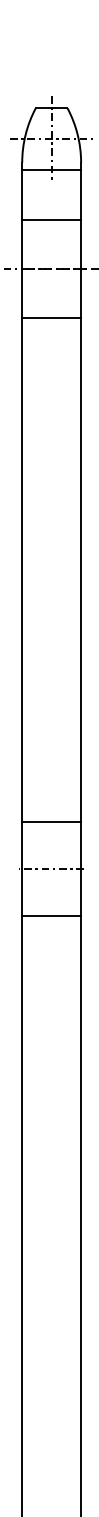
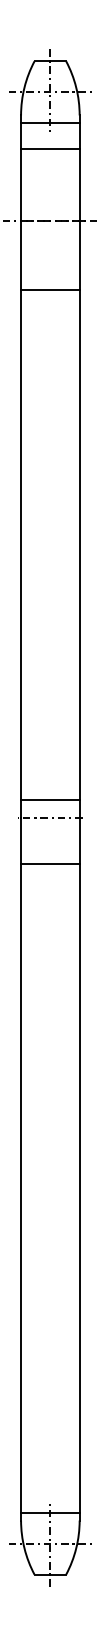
line: (51, 220) -> (50, 149), moved
line: (51, 317) -> (50, 289), moved
line: (51, 822) -> (50, 799), moved

